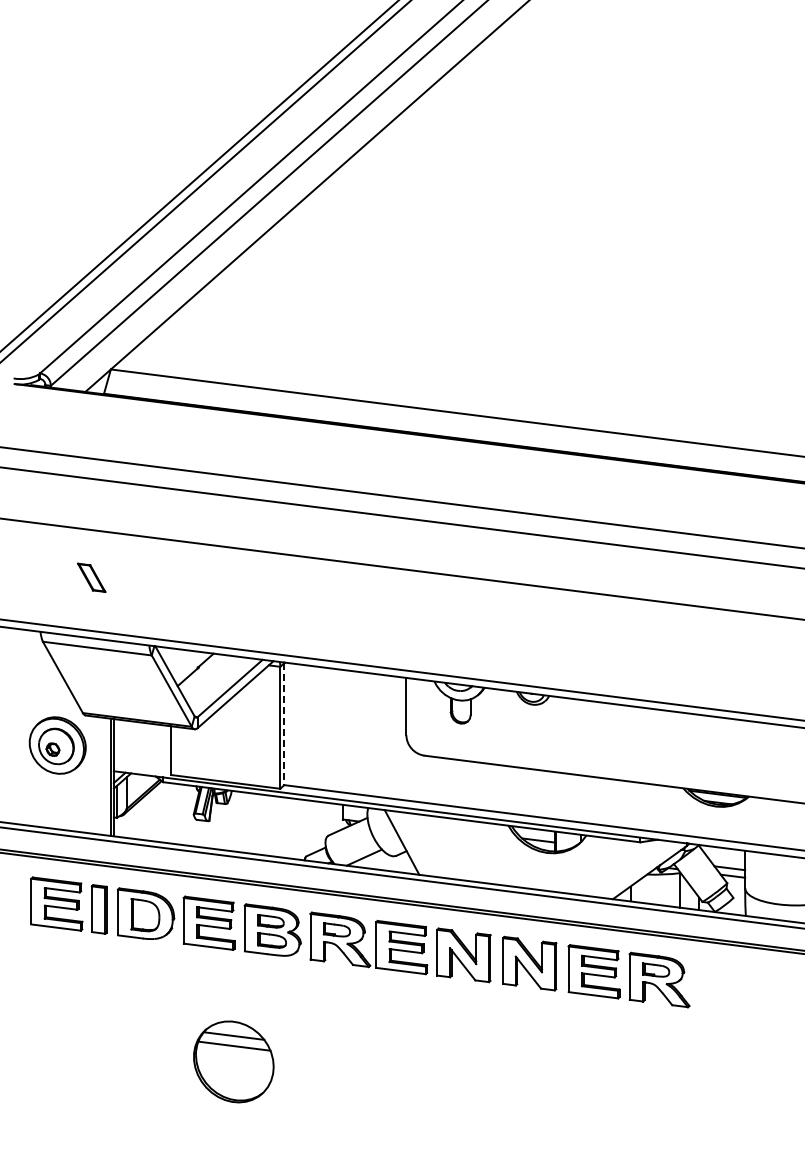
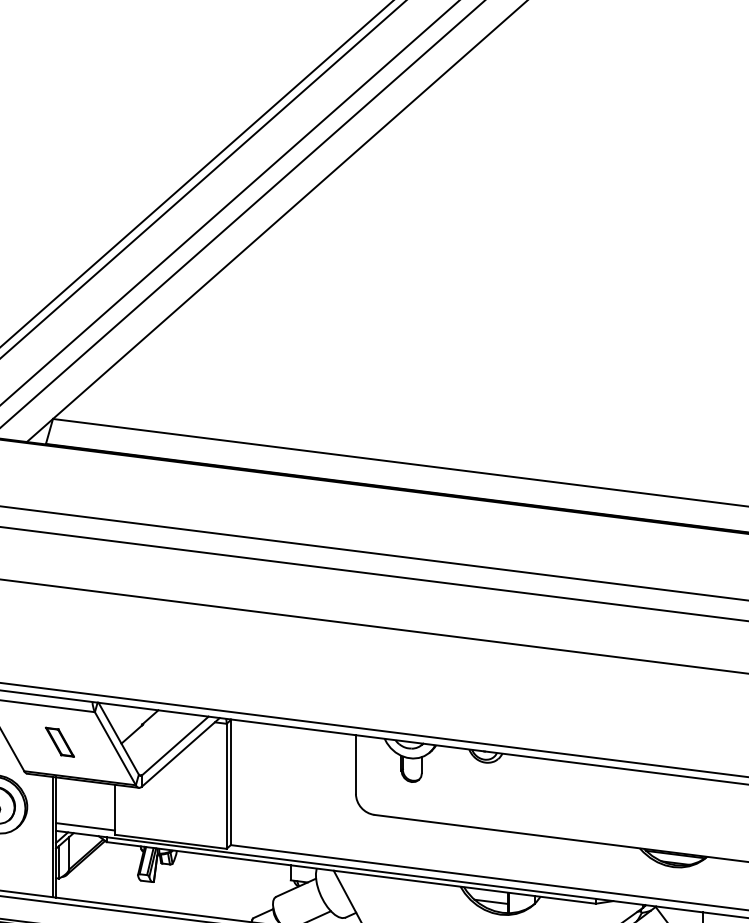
part: (91, 577) -> (59, 741), moved
line: (284, 724) -> (230, 782), dashed -> solid
line: (142, 766) -> (85, 826), added

